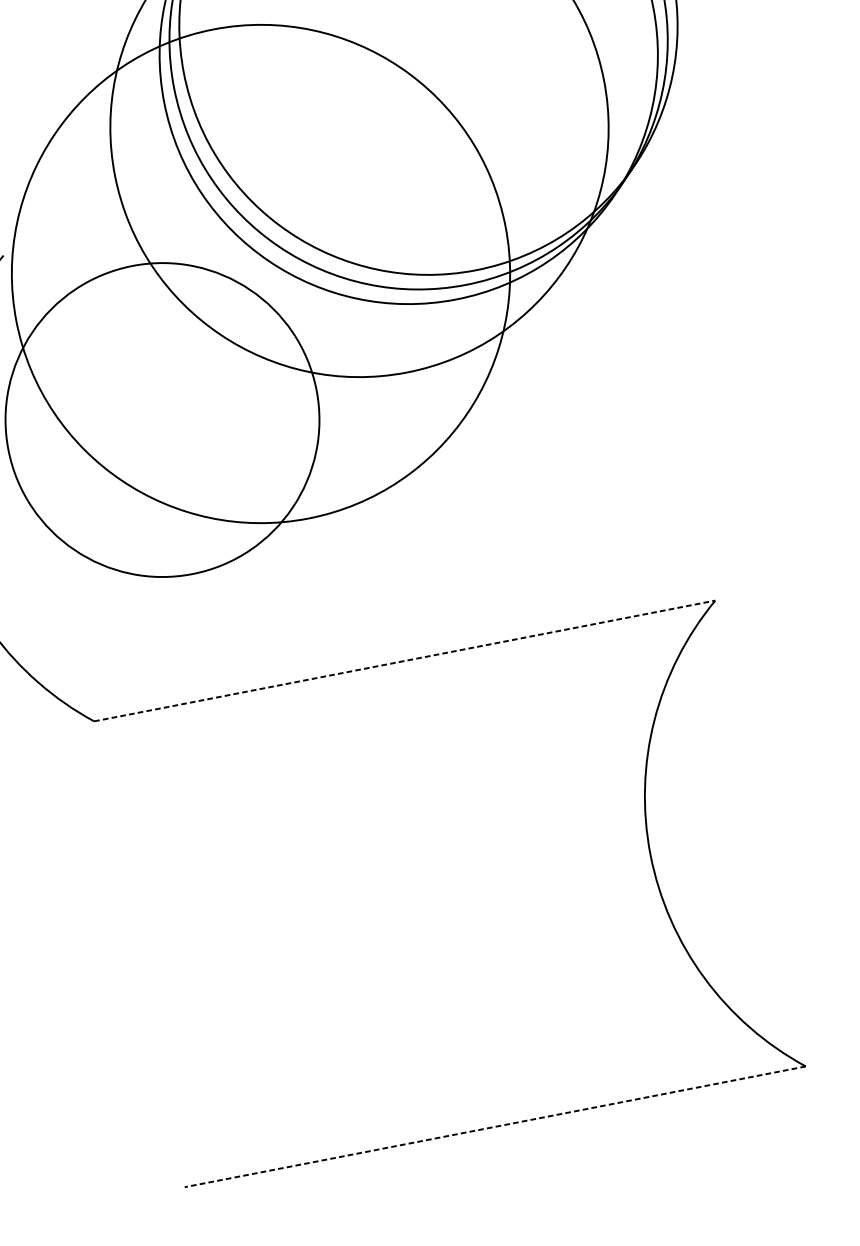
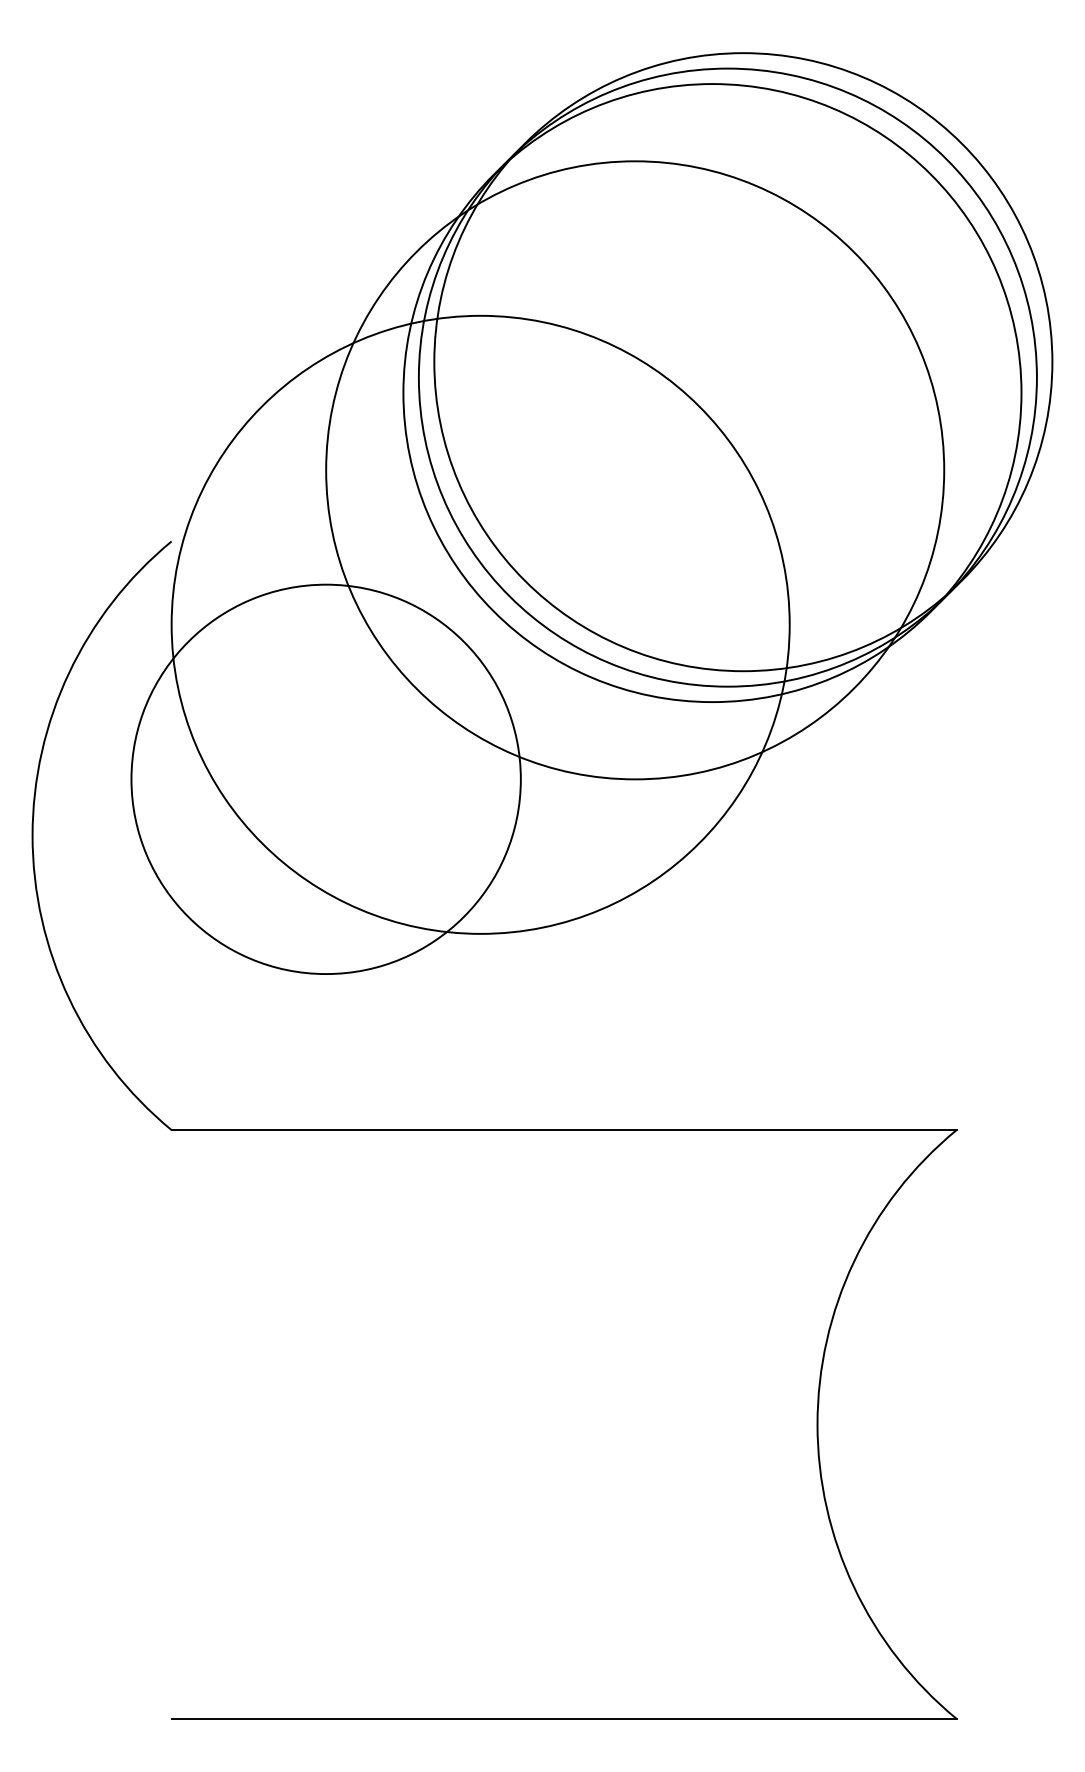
line: (405, 661) -> (564, 1130), dashed -> solid
line: (494, 1126) -> (563, 1718), dashed -> solid

